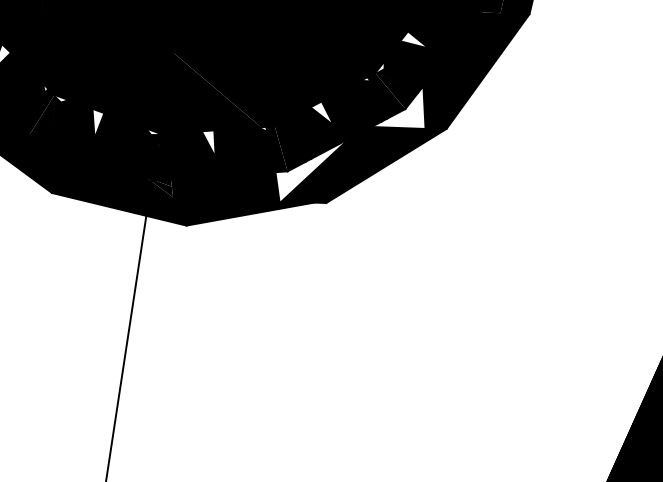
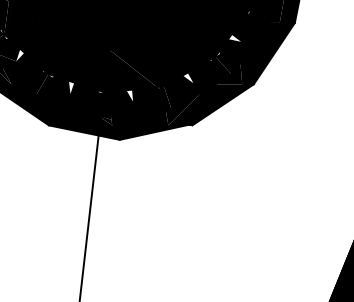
fill: (399, 106) -> (228, 73), added
fill: (310, 170) -> (183, 108), added

